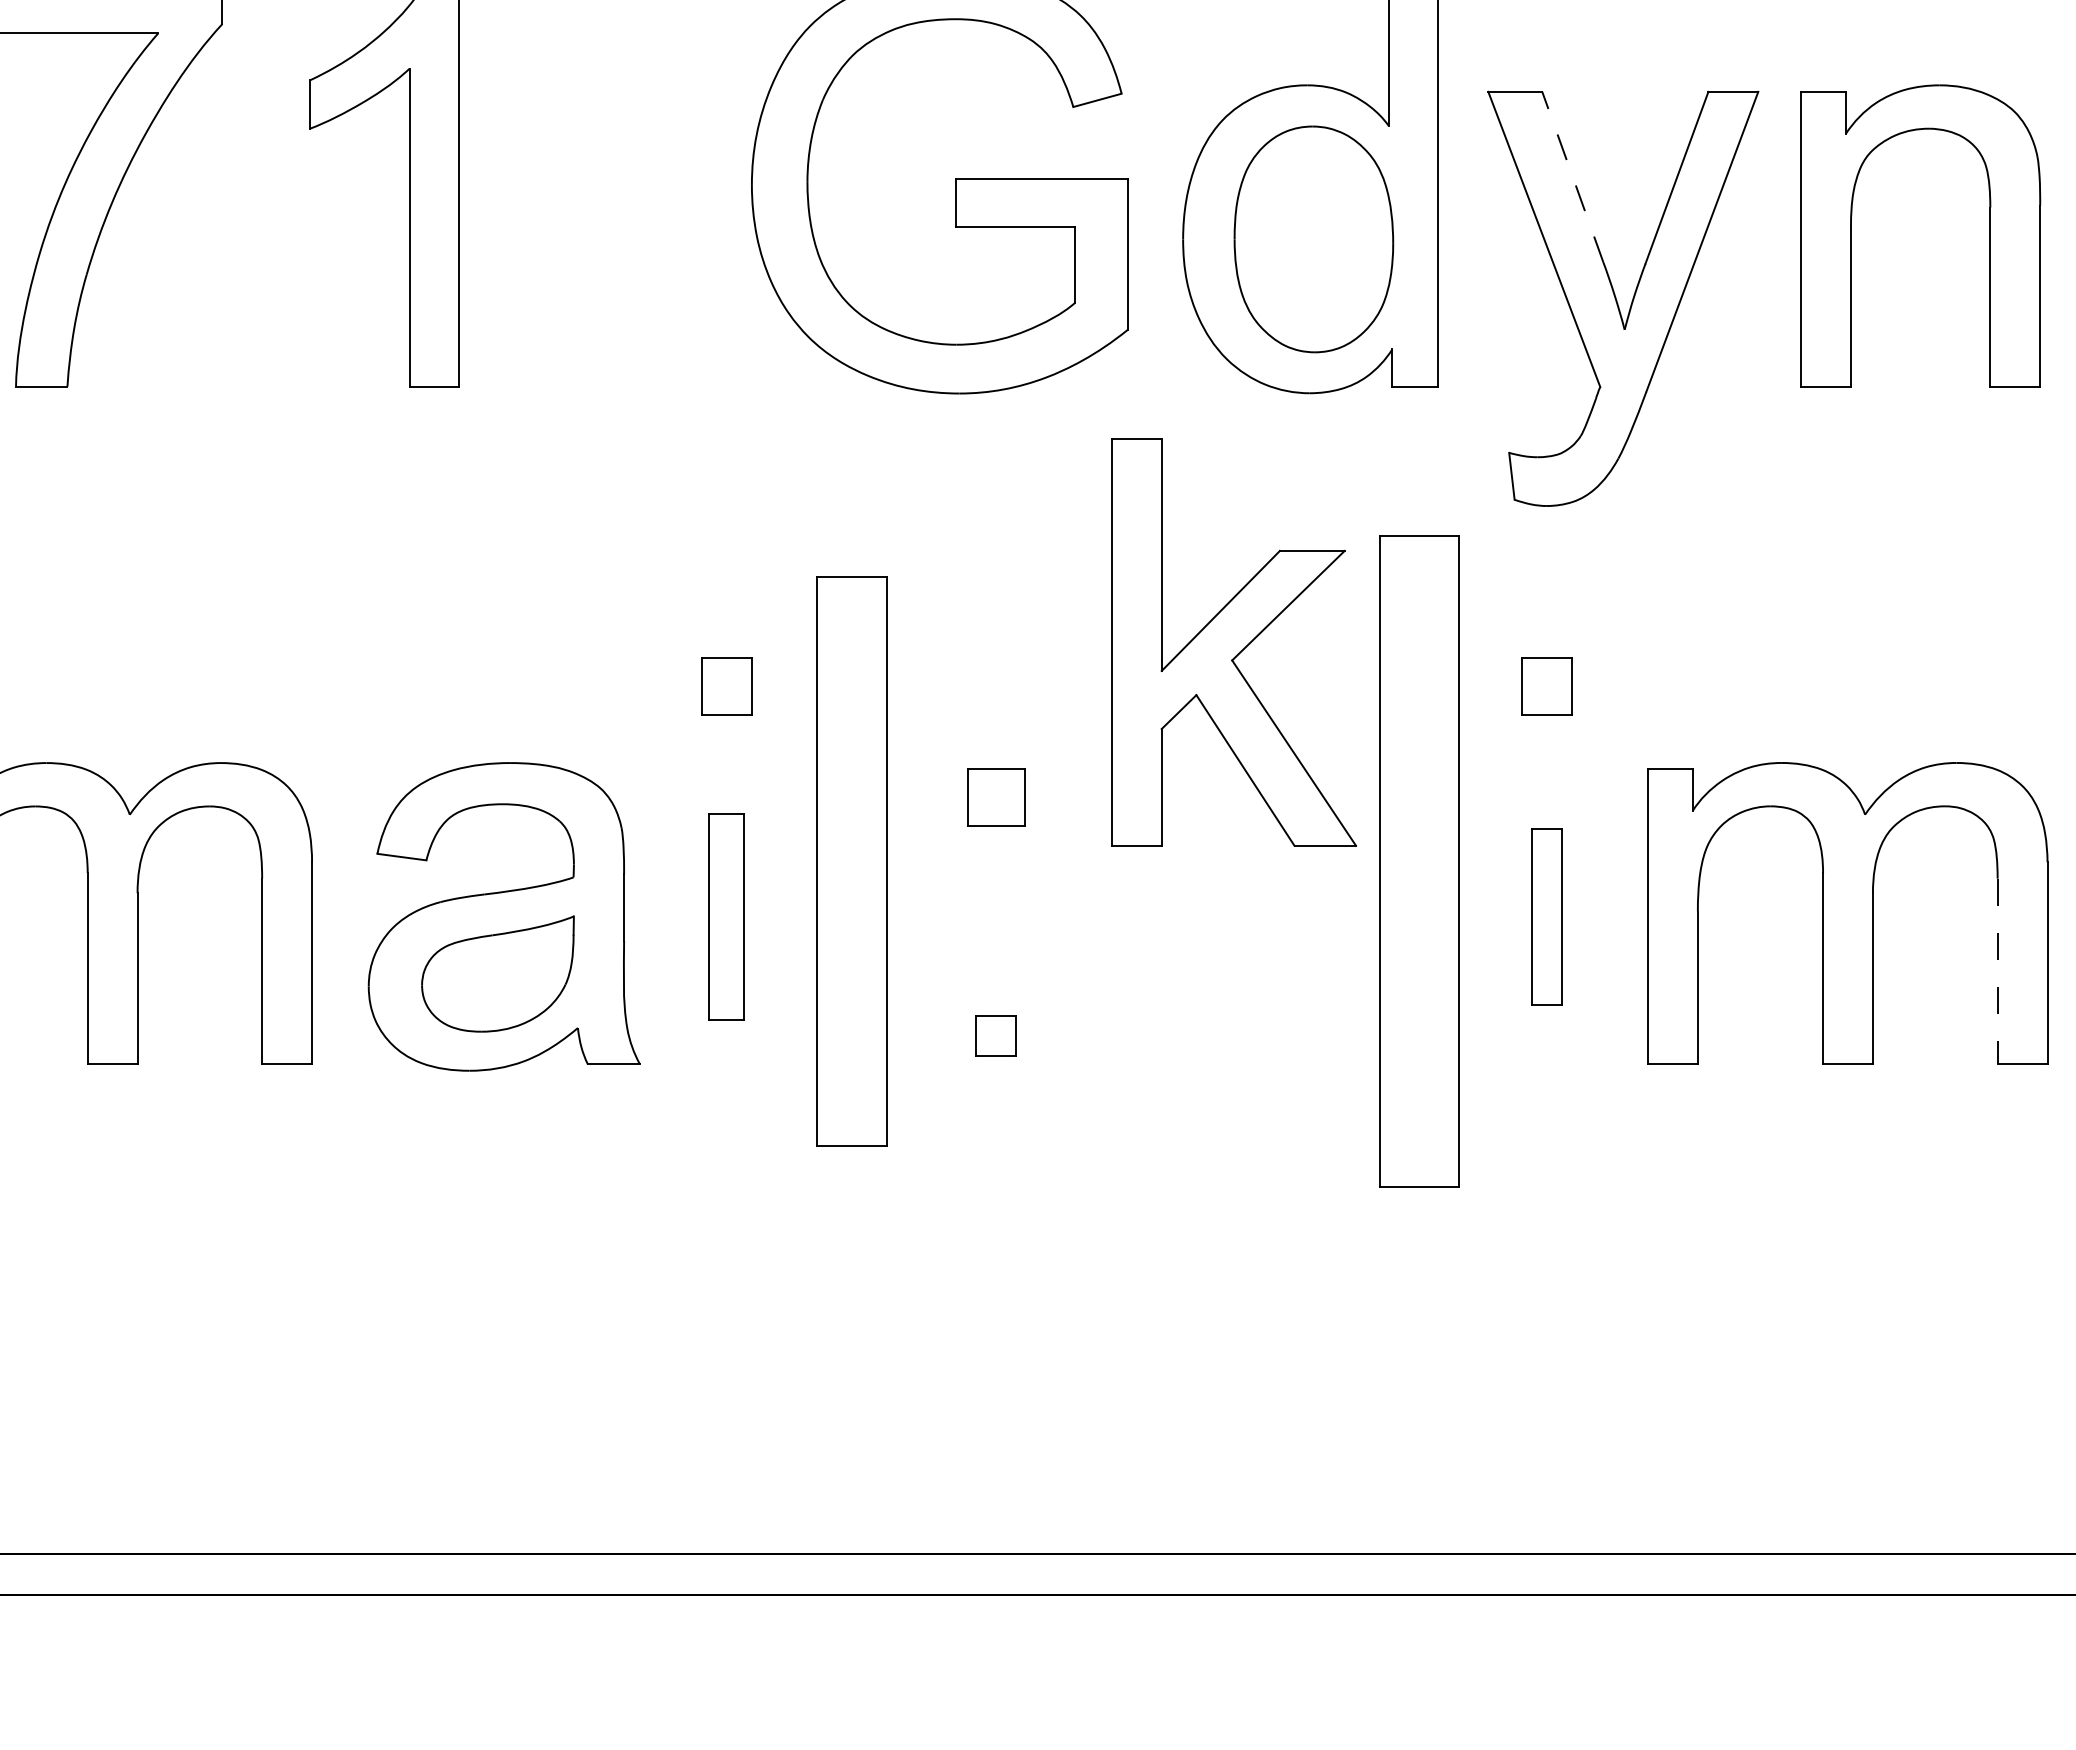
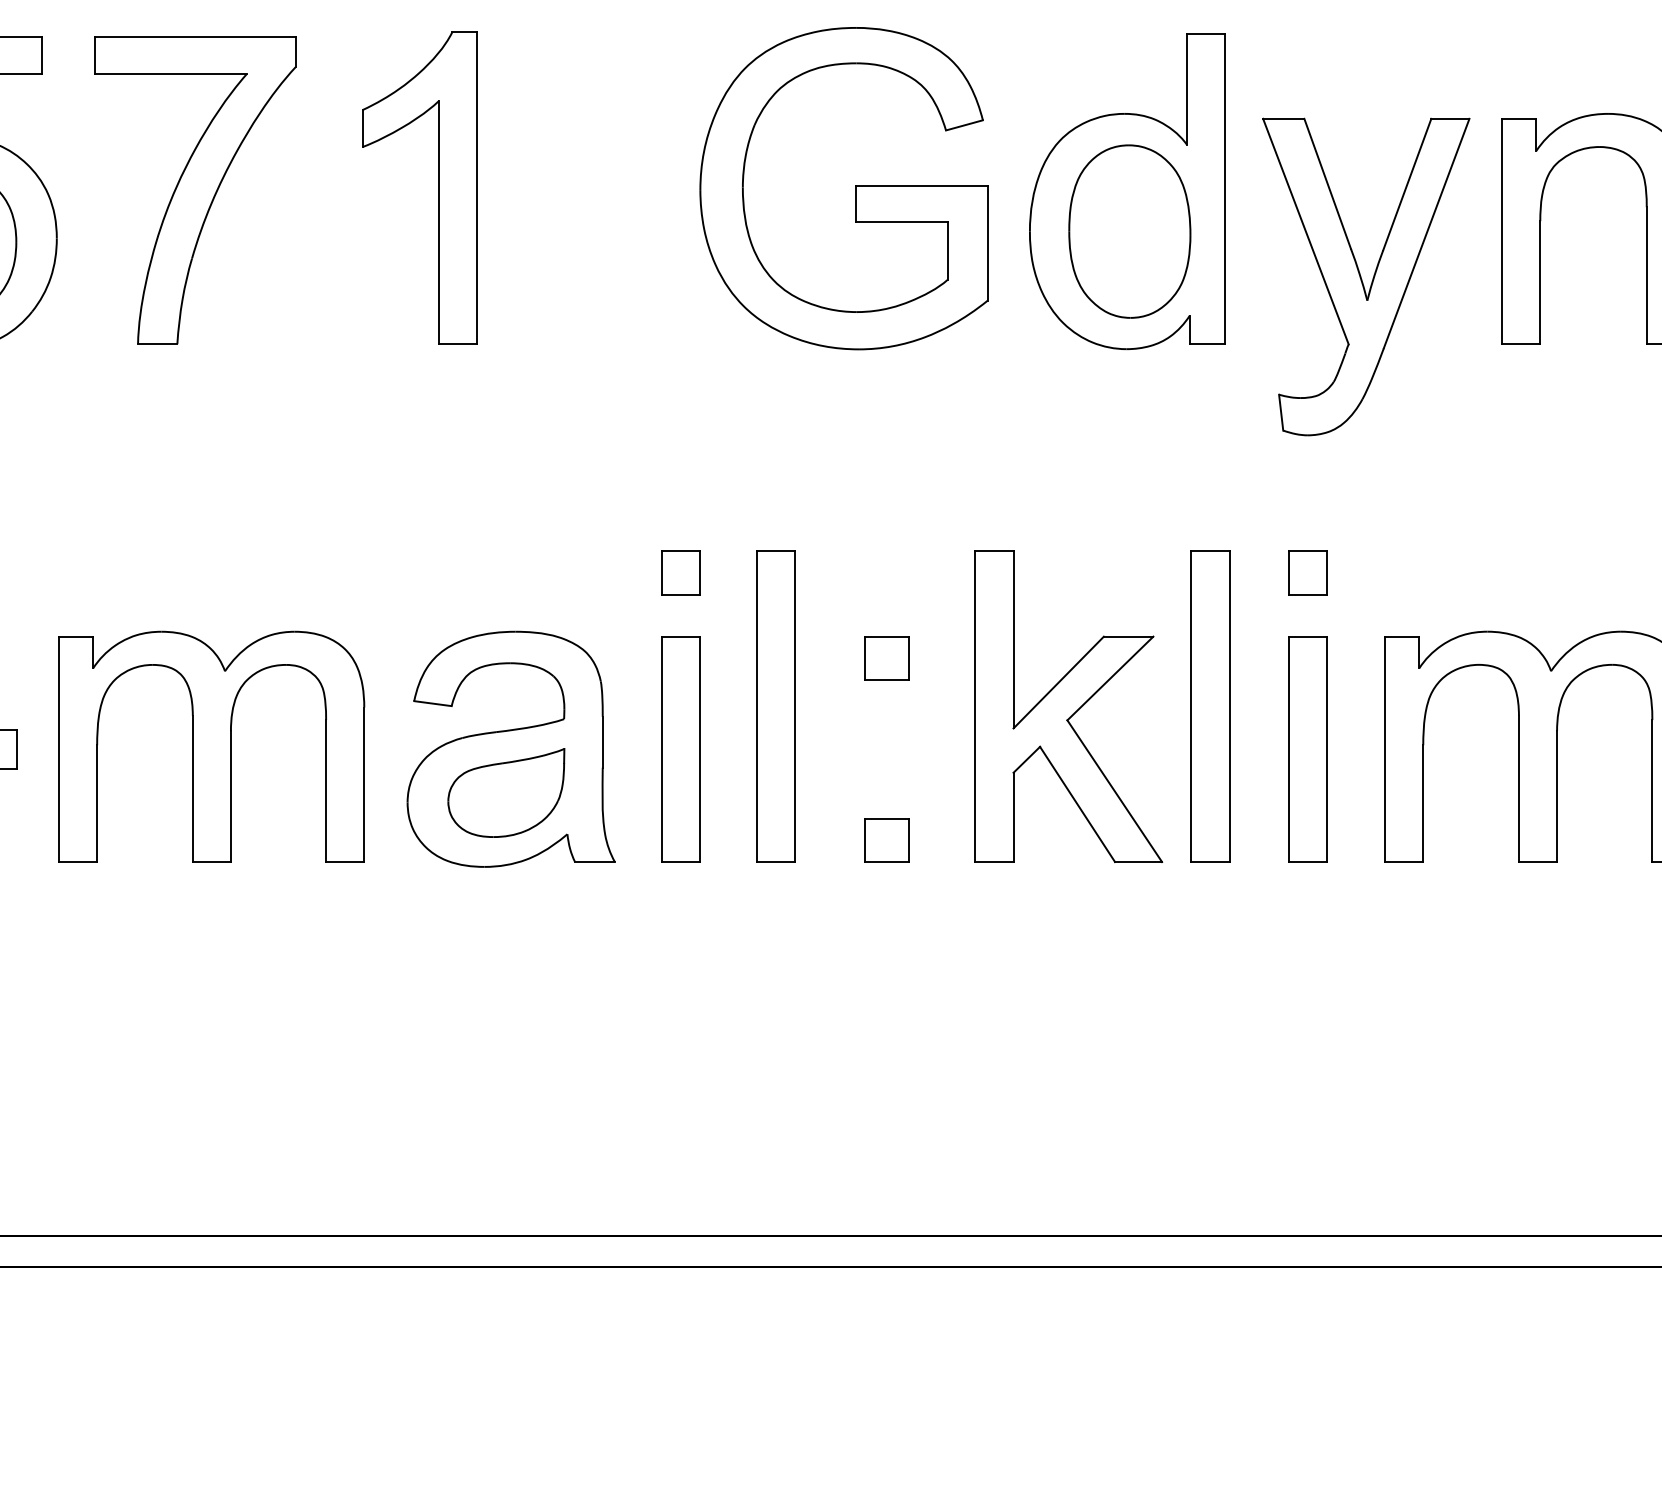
line: (1572, 176) -> (1327, 183), dashed -> solid
part: (1233, 642) -> (1068, 706), moved
part: (850, 860) -> (775, 706), size x0.71
part: (1419, 860) -> (1210, 706), size x0.62
part: (725, 917) -> (680, 749), size x1.43
part: (1546, 917) -> (1307, 749), size x1.67
line: (1997, 972) -> (1652, 791), dashed -> solid
part: (995, 1036) -> (886, 840), size x1.43

